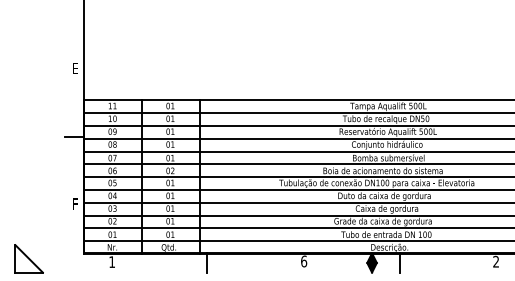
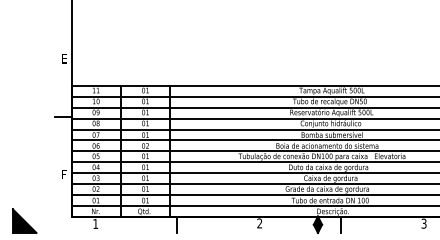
fill: (28, 258) -> (24, 220), added
text: (304, 261) -> (260, 223), 6 -> 2
text: (496, 261) -> (424, 223), 2 -> 3

